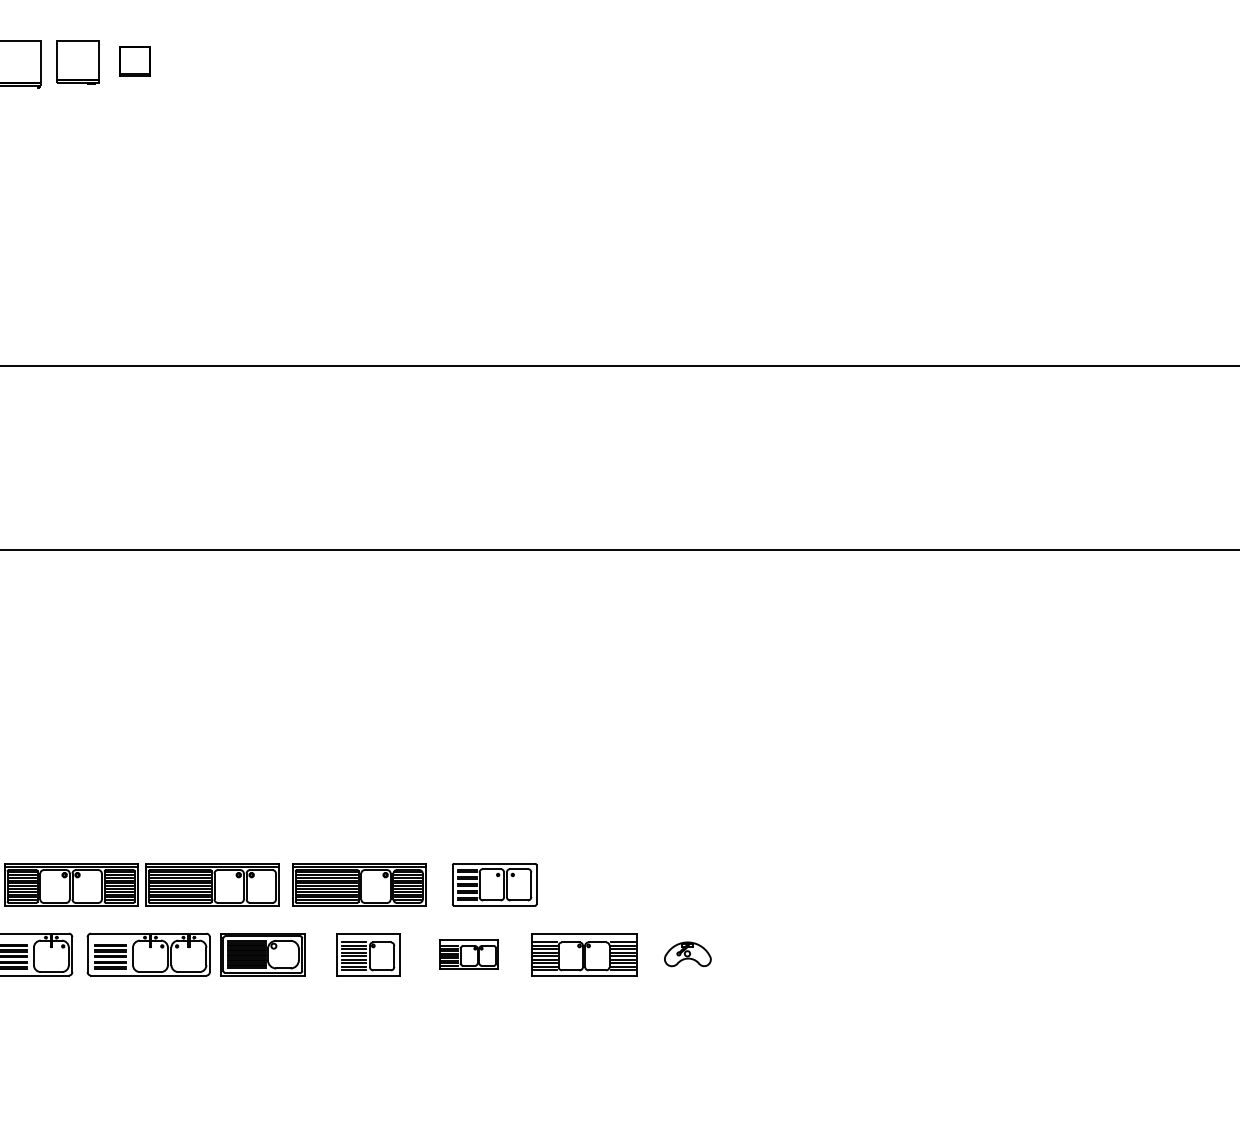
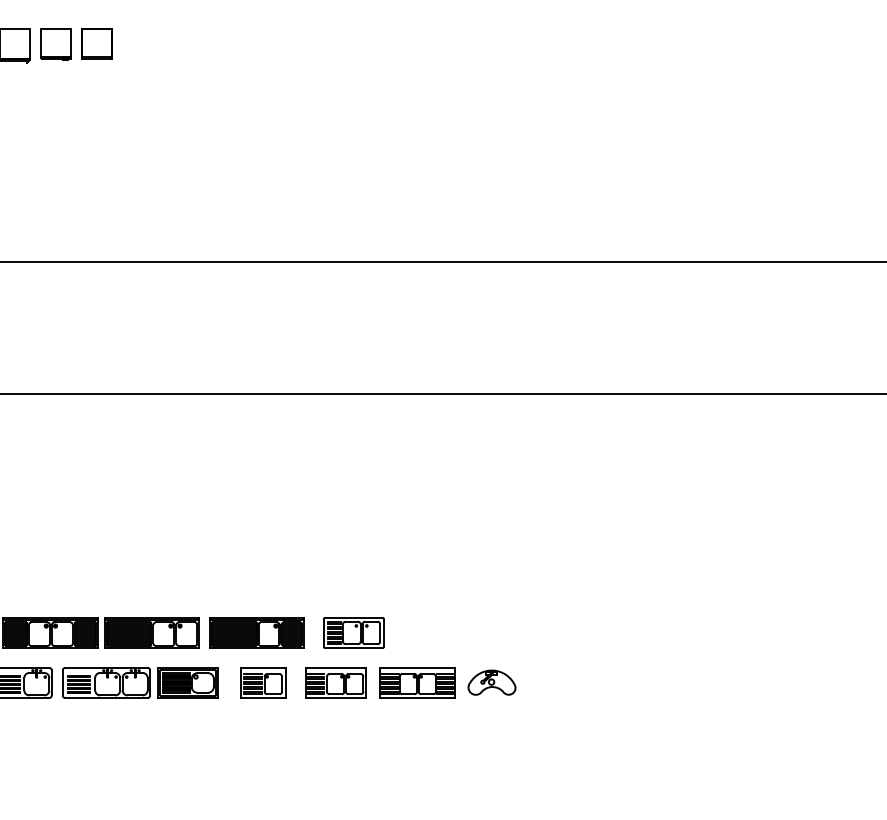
part: (134, 61) -> (96, 44), size x1.43
part: (468, 954) -> (335, 682), size x1.43
part: (687, 954) -> (491, 682), size x1.43

